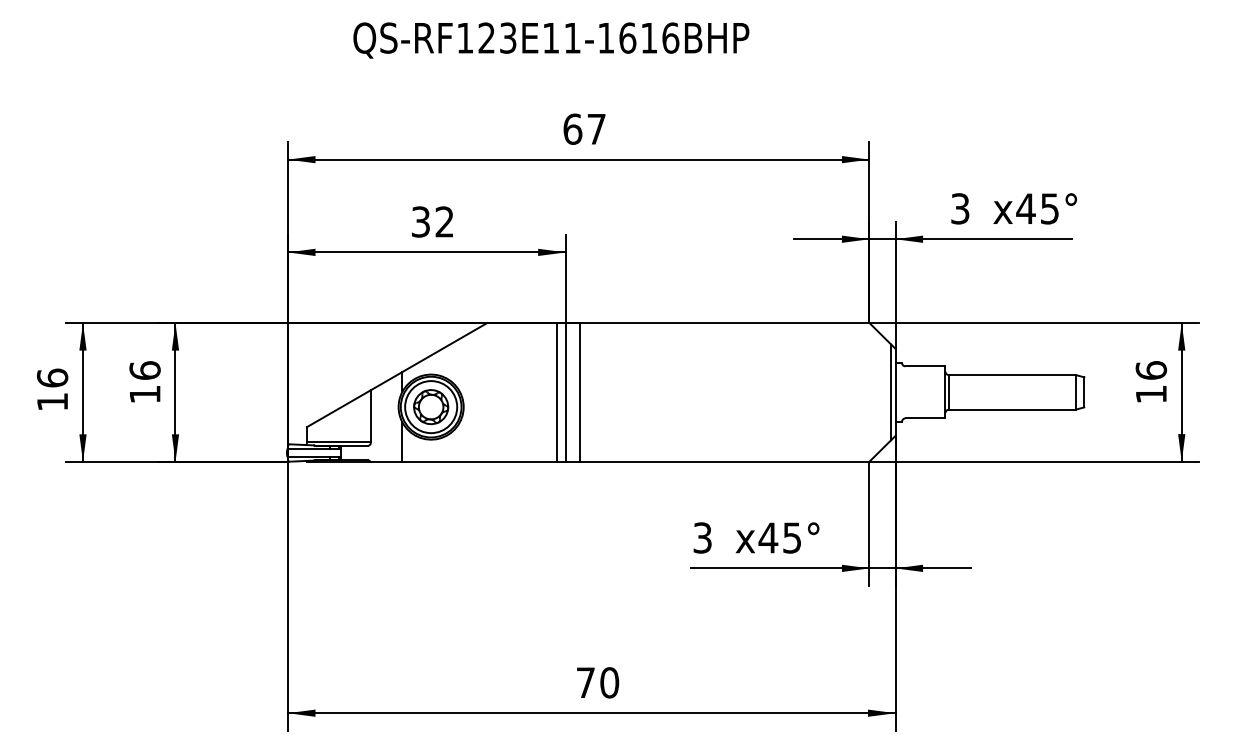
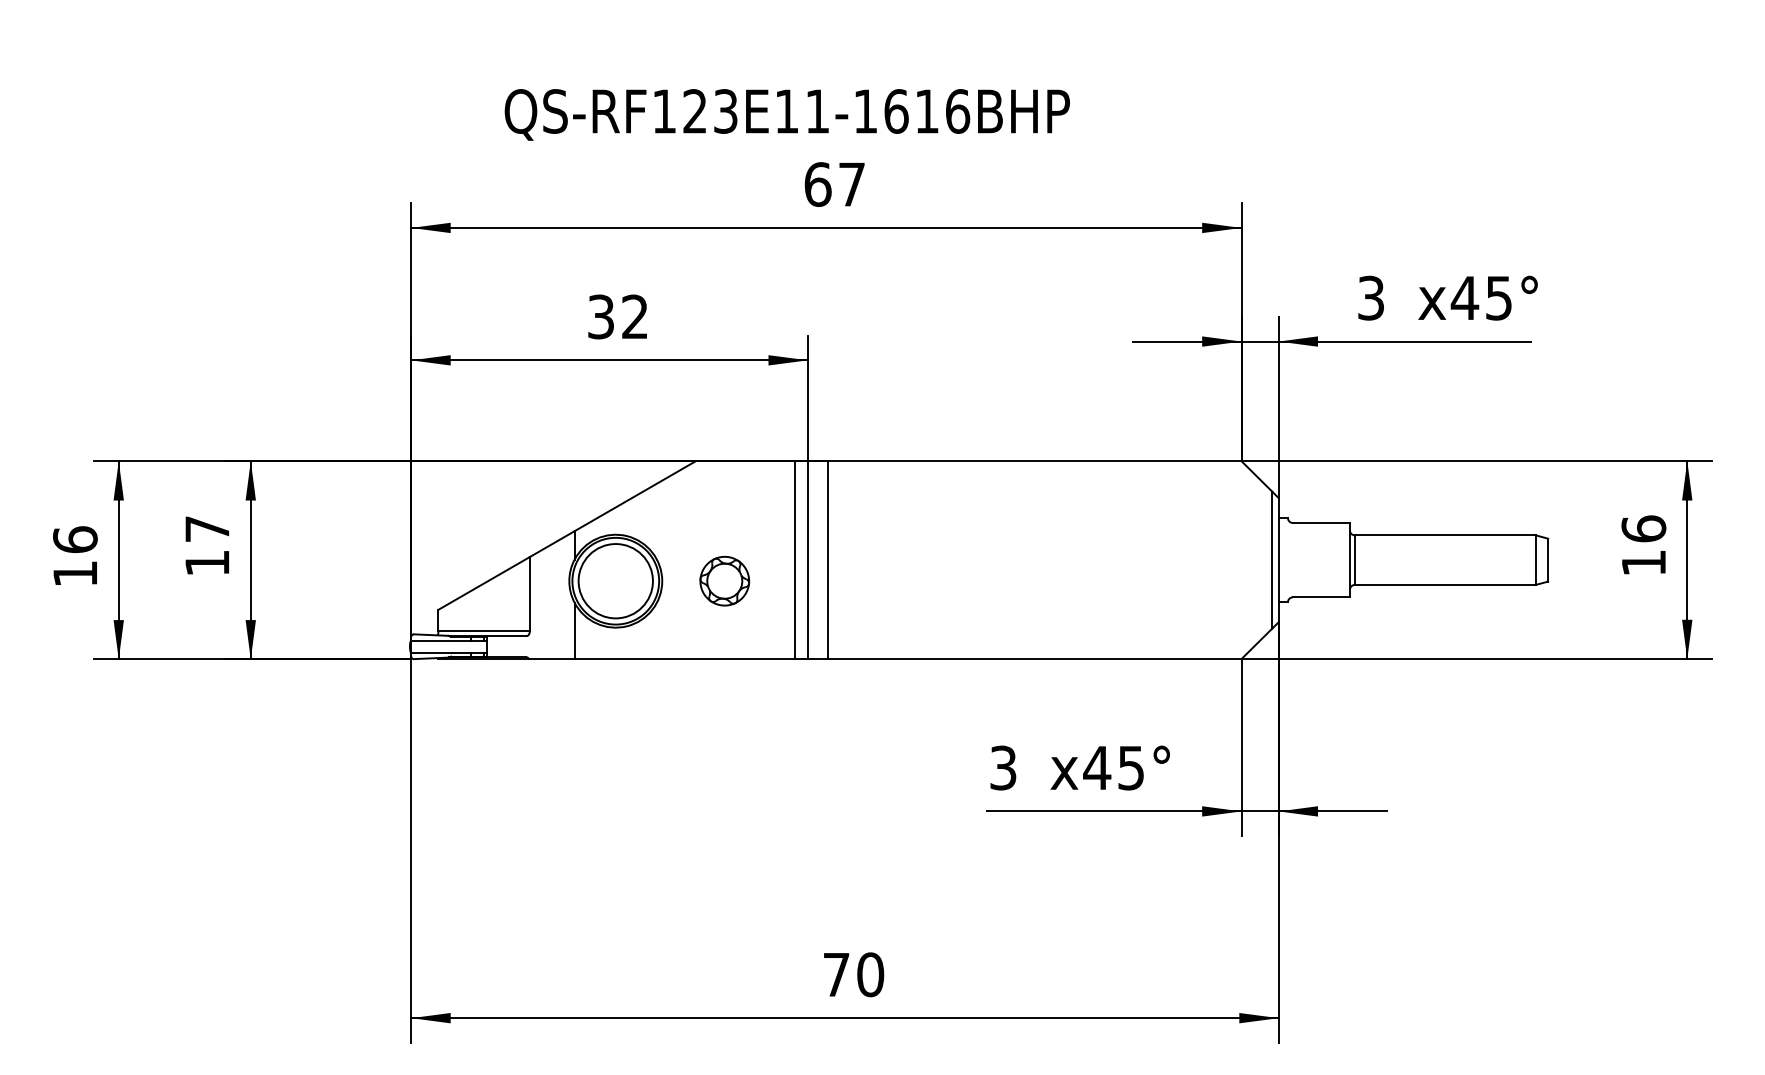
text: (550, 40) -> (786, 114), moved
text: (145, 370) -> (207, 528), 16 -> 17
part: (430, 406) -> (724, 580), moved

